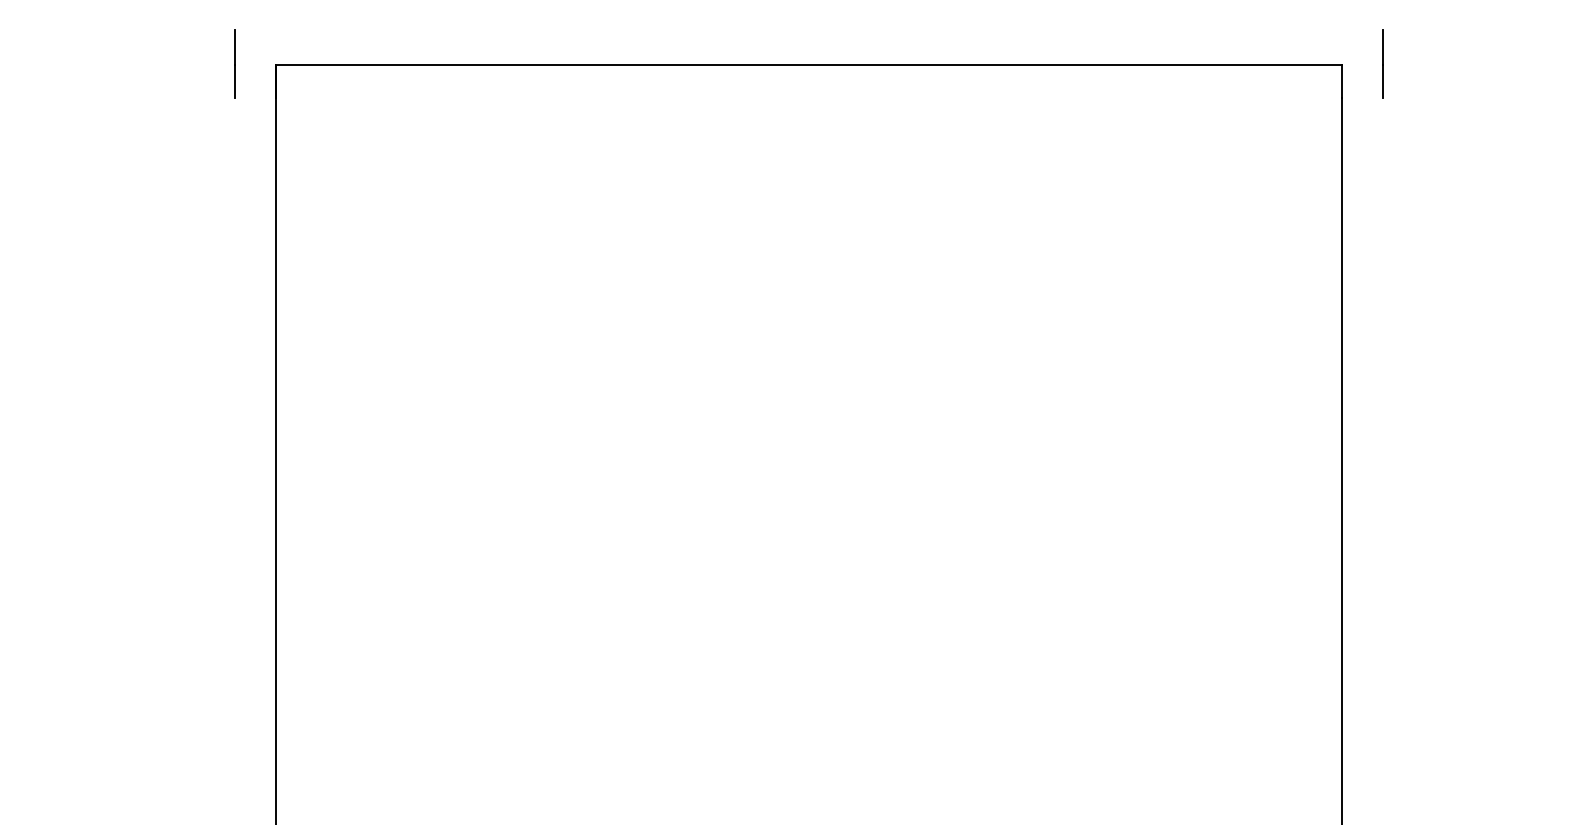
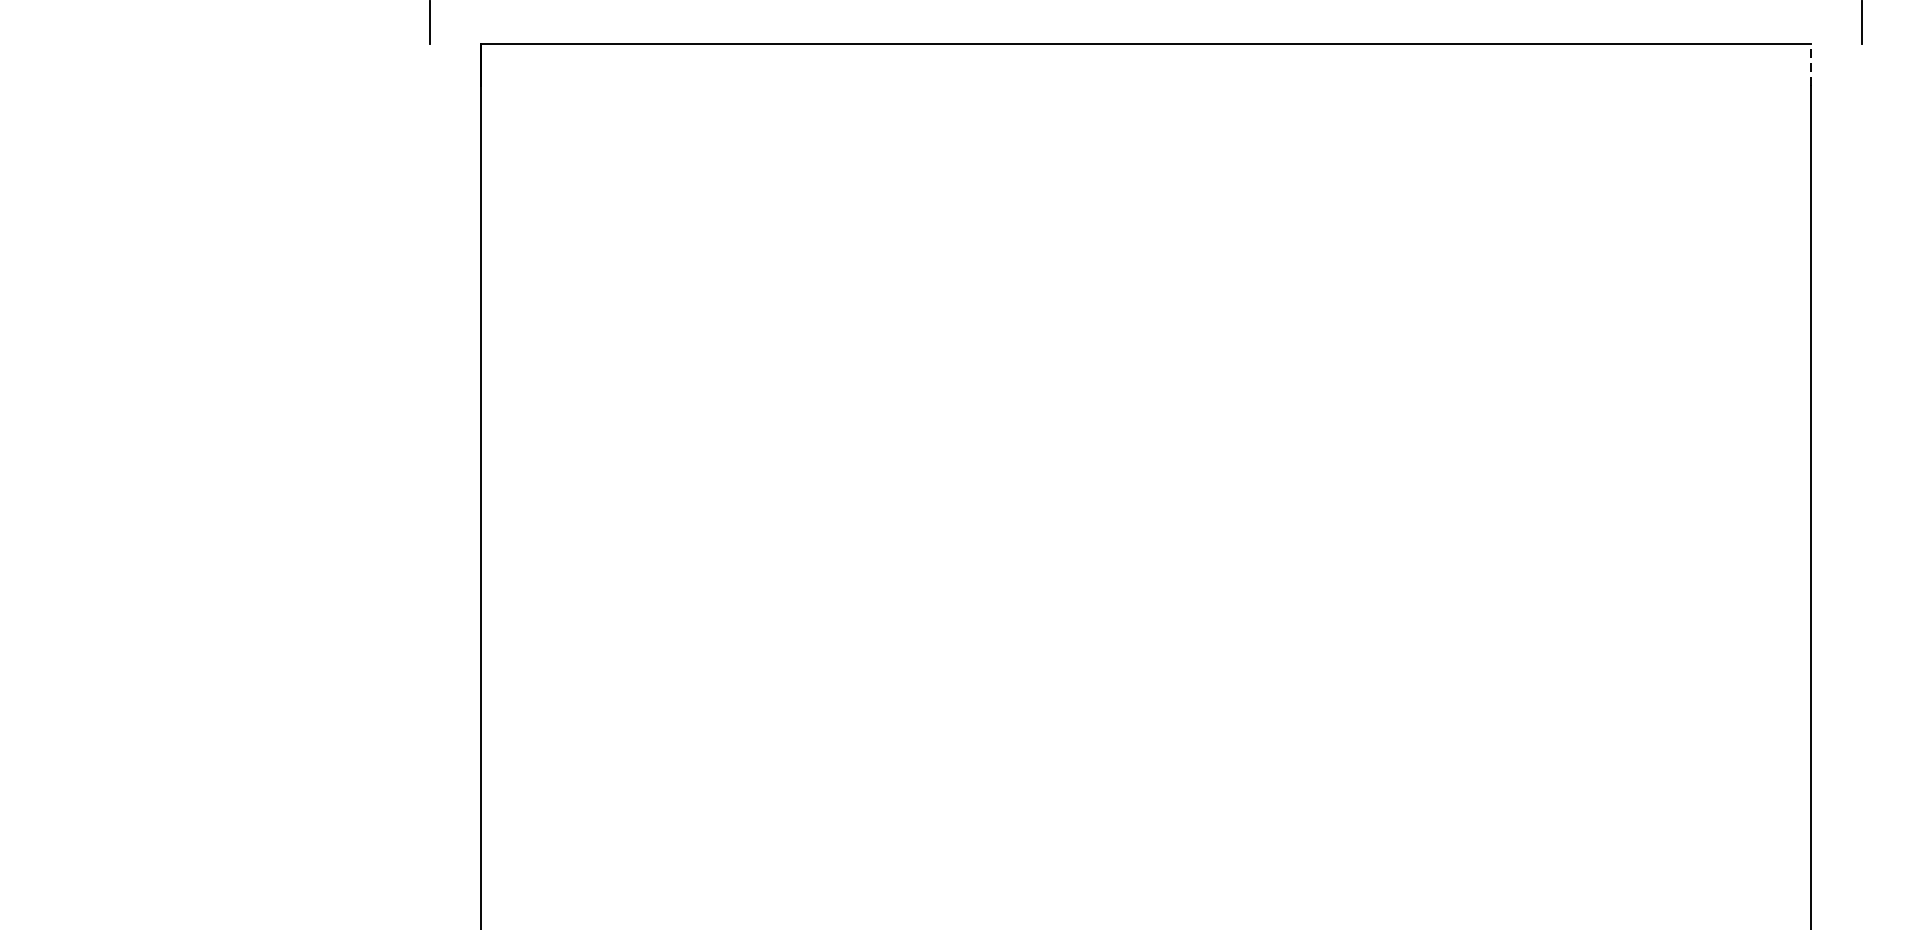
line: (235, 80) -> (430, 64), removed
line: (1382, 80) -> (1861, 64), removed
line: (1341, 81) -> (1810, 65), solid -> dashed

